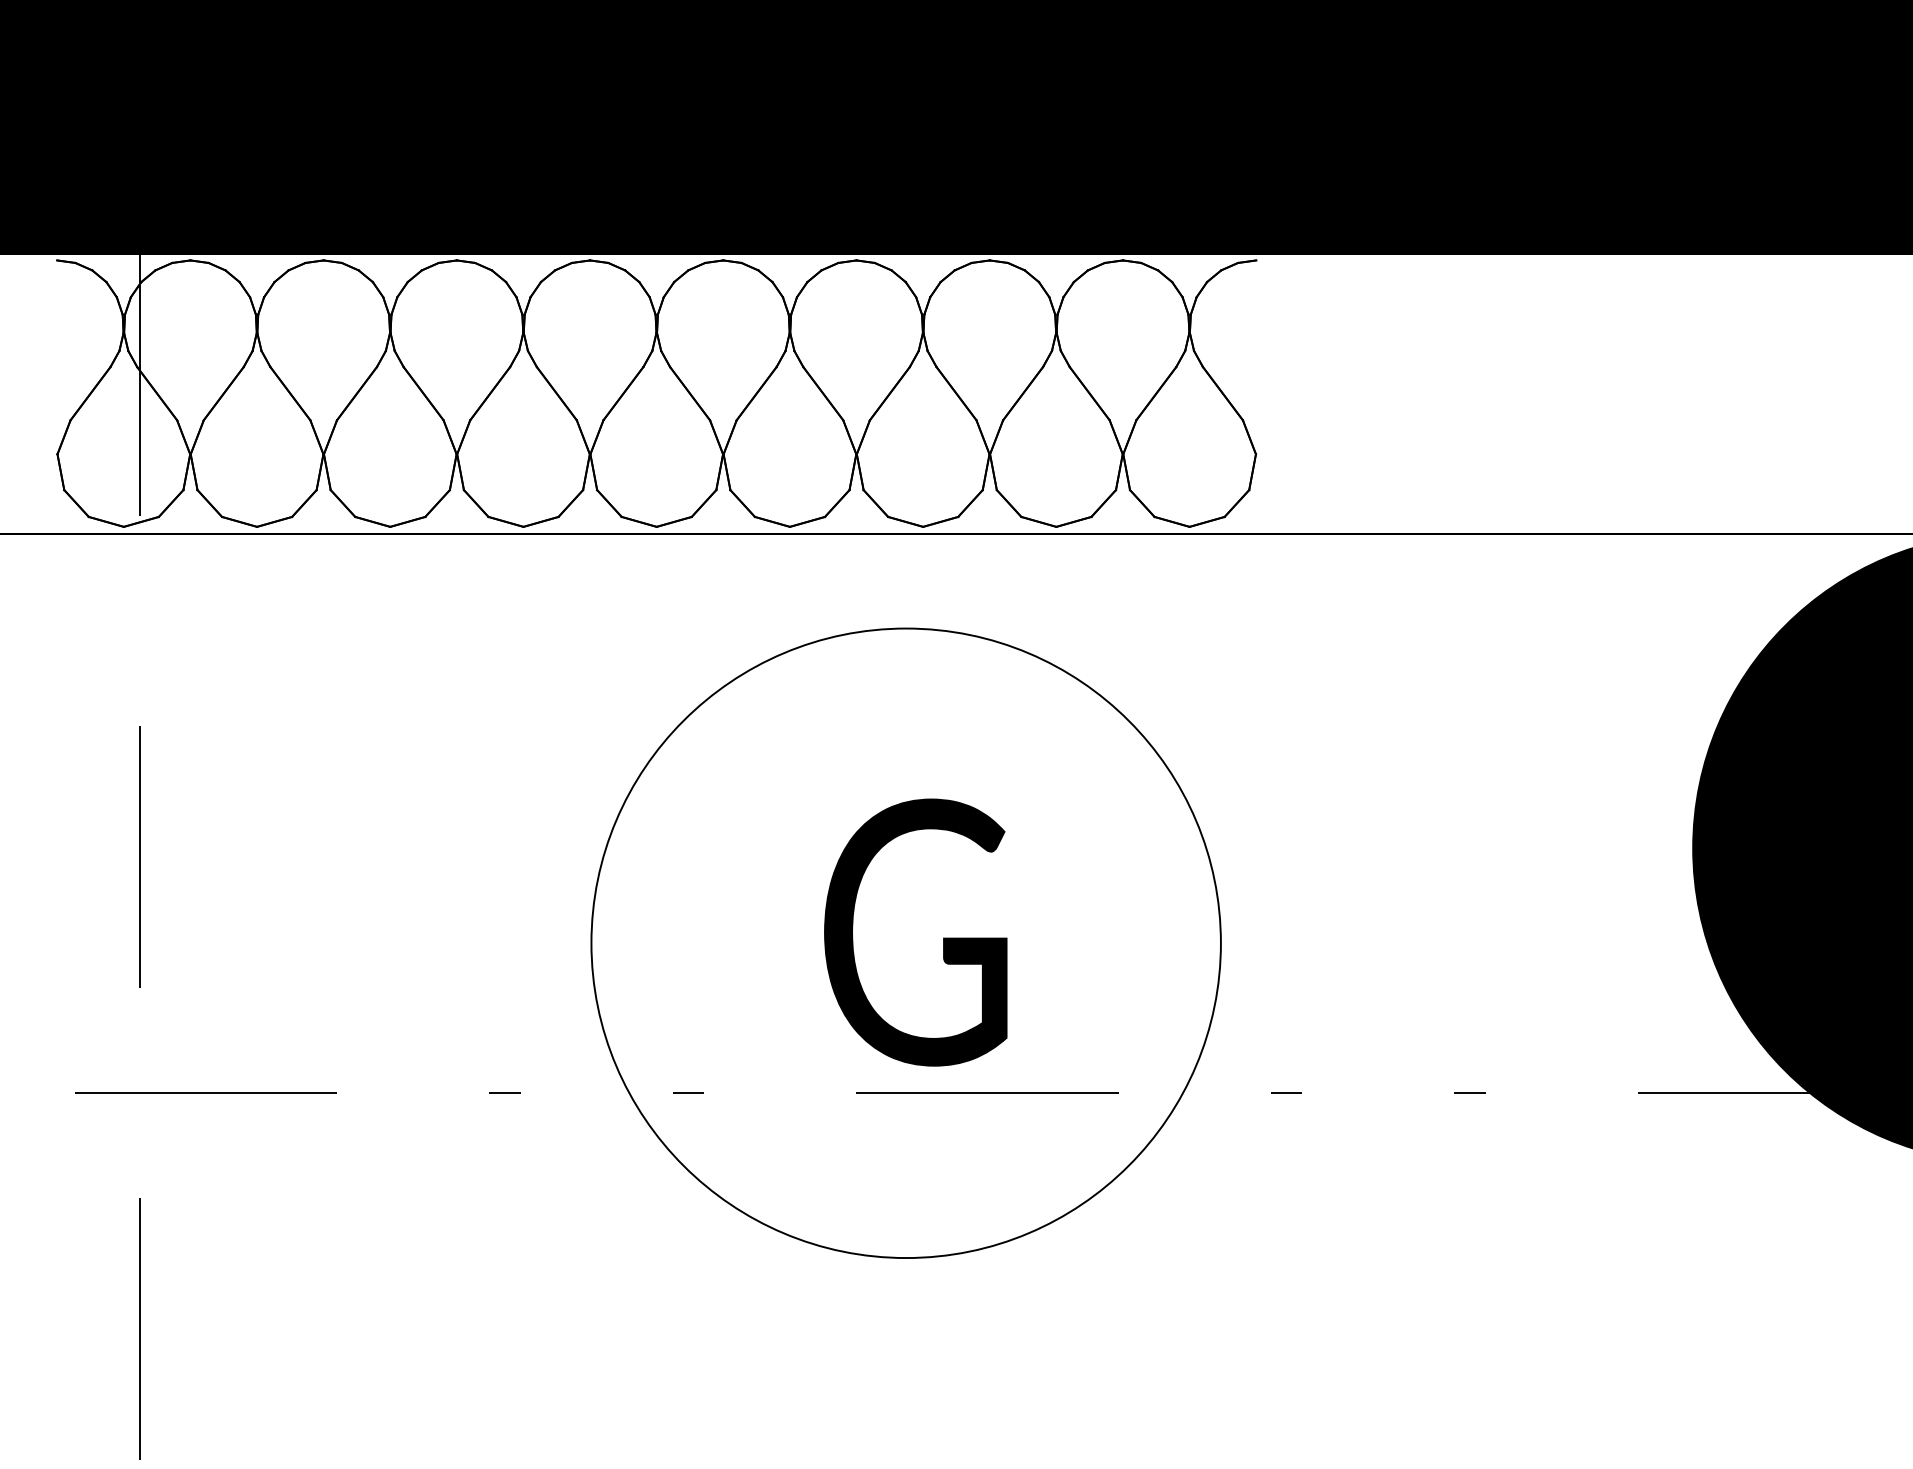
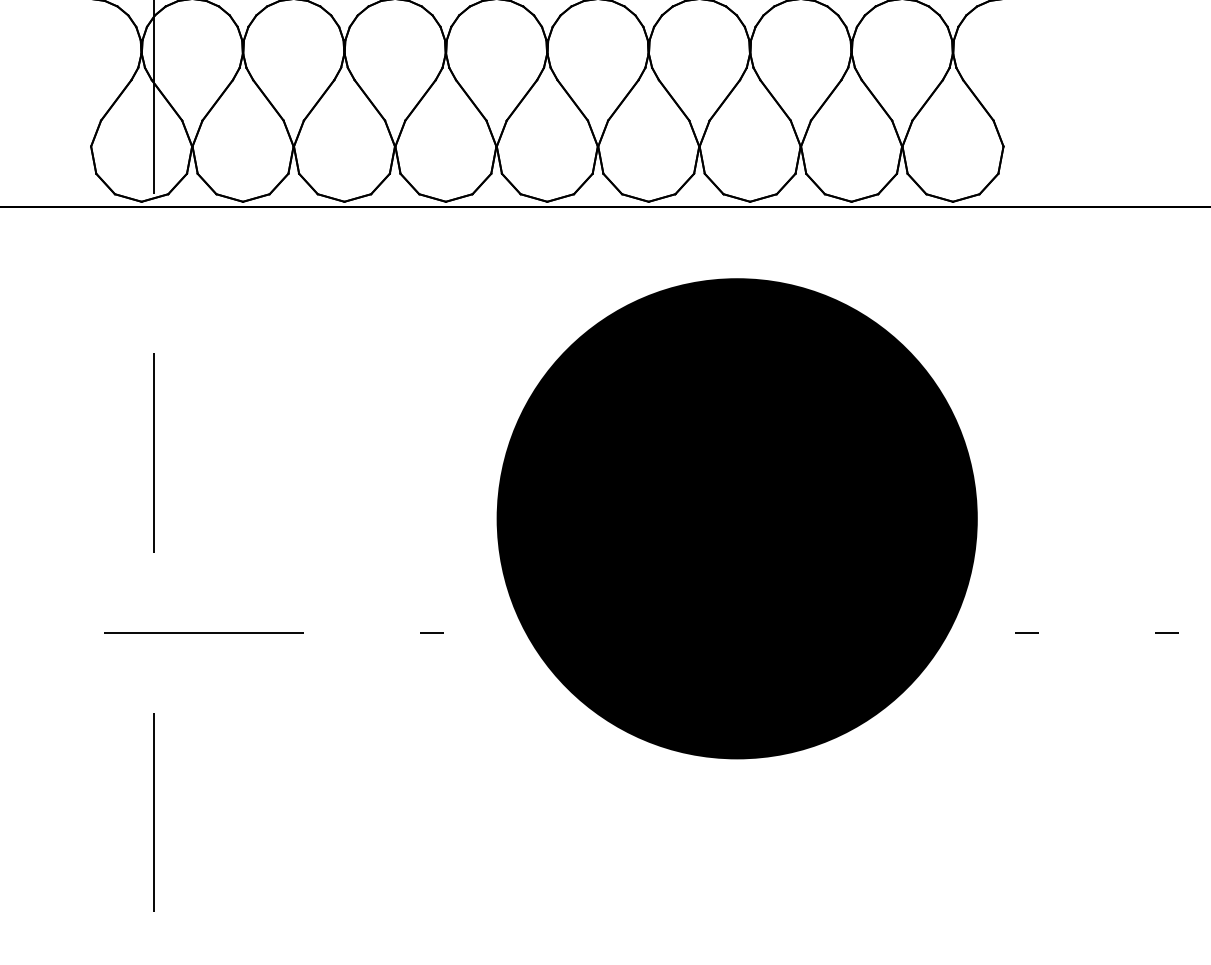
fill: (905, 943) -> (736, 518), added

